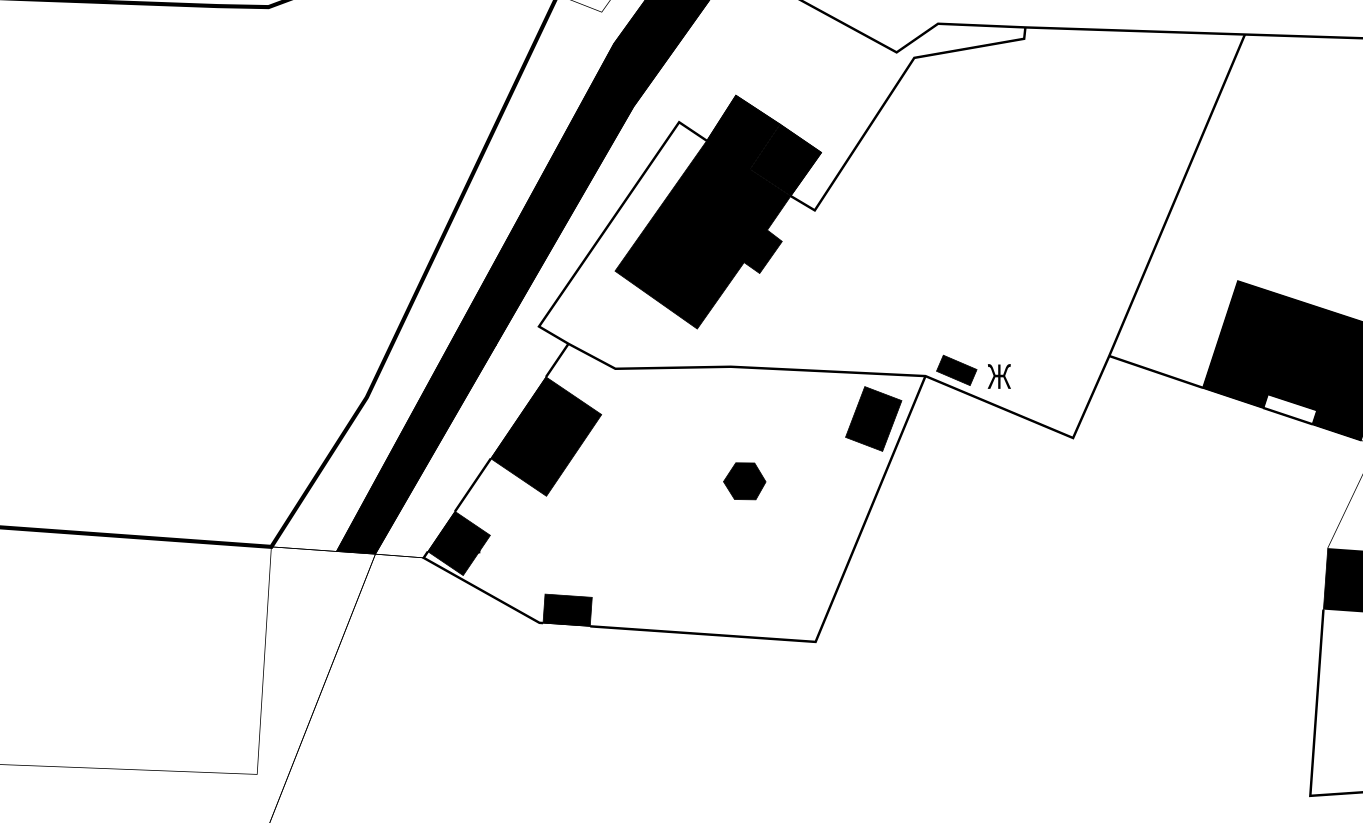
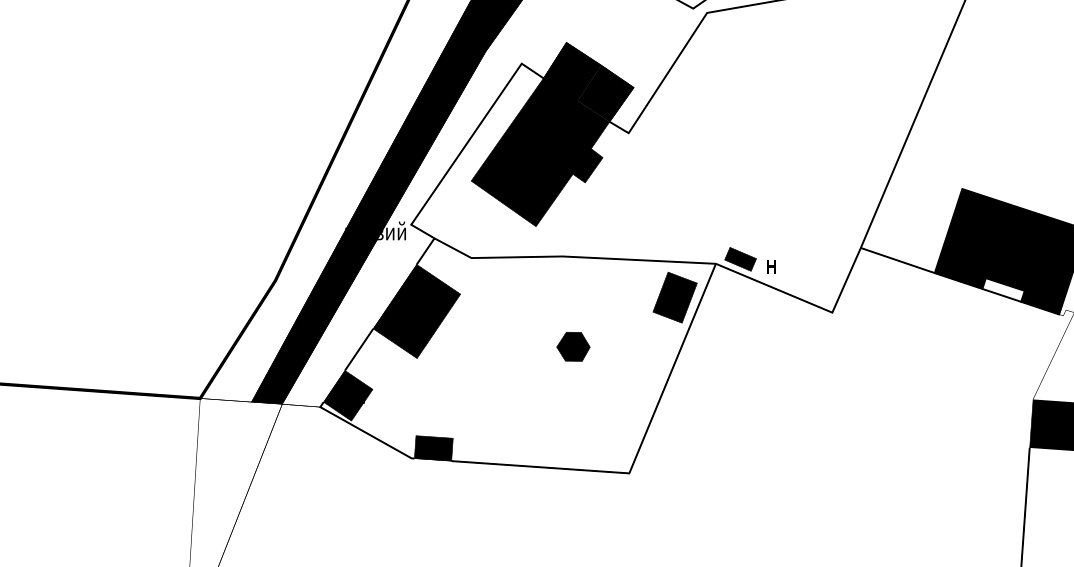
text: (493, 334) -> (375, 231), стр. -> гравий
text: (998, 376) -> (773, 264), Ж -> н

